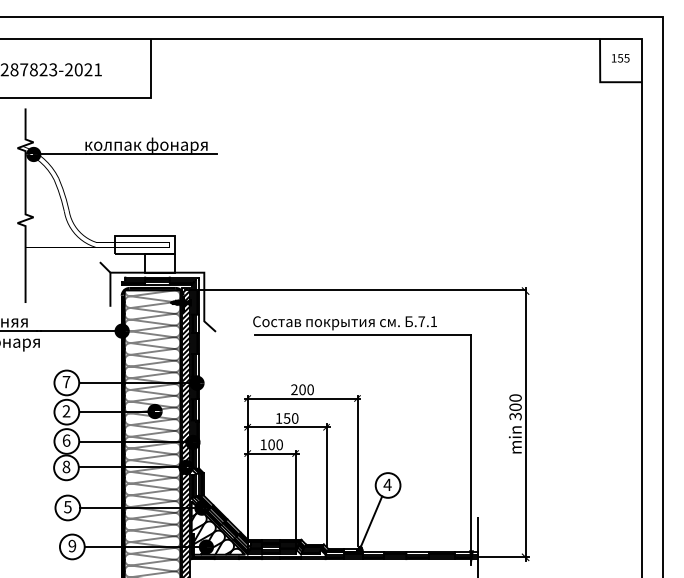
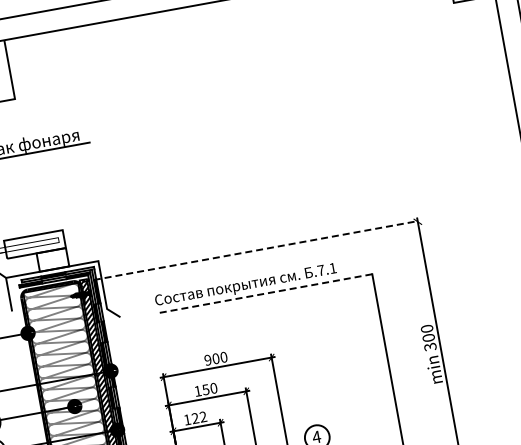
line: (355, 290) -> (250, 251), solid -> dashed
line: (362, 334) -> (265, 293), solid -> dashed
text: (294, 390) -> (208, 360), 200 -> 900
text: (275, 444) -> (199, 417), 100 -> 122

